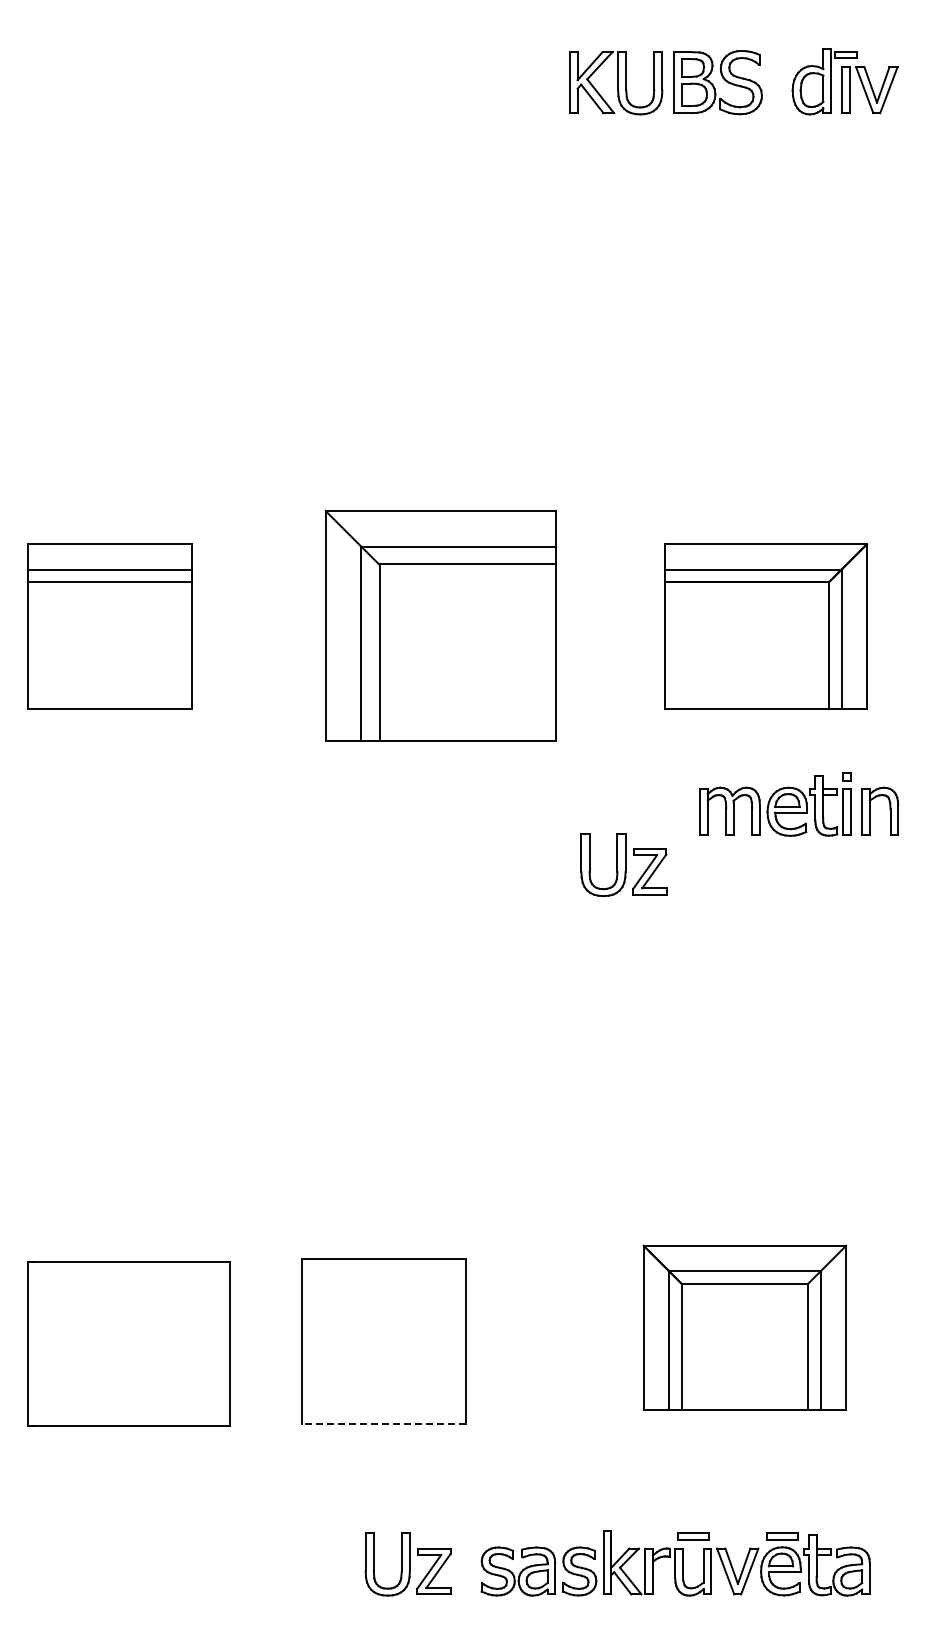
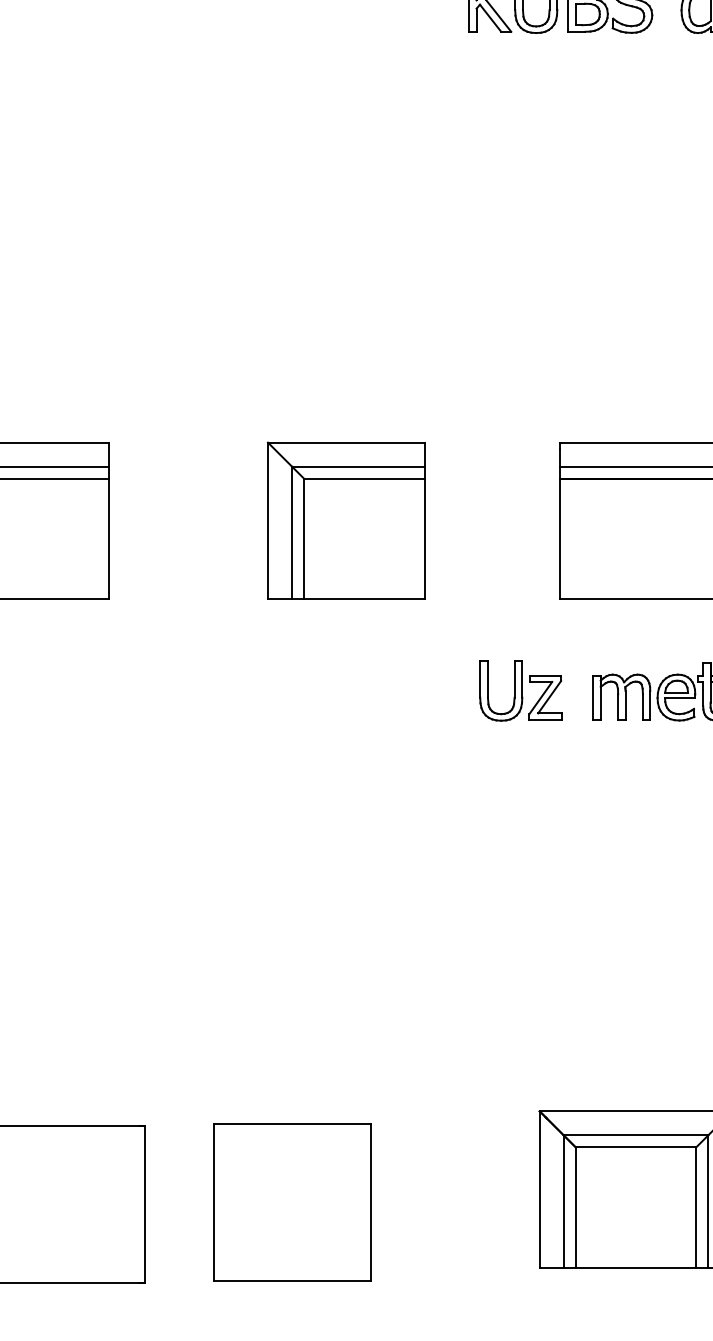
part: (440, 626) -> (345, 521), size x0.71
part: (623, 865) -> (520, 691), moved
line: (383, 1423) -> (291, 1280), dashed -> solid

